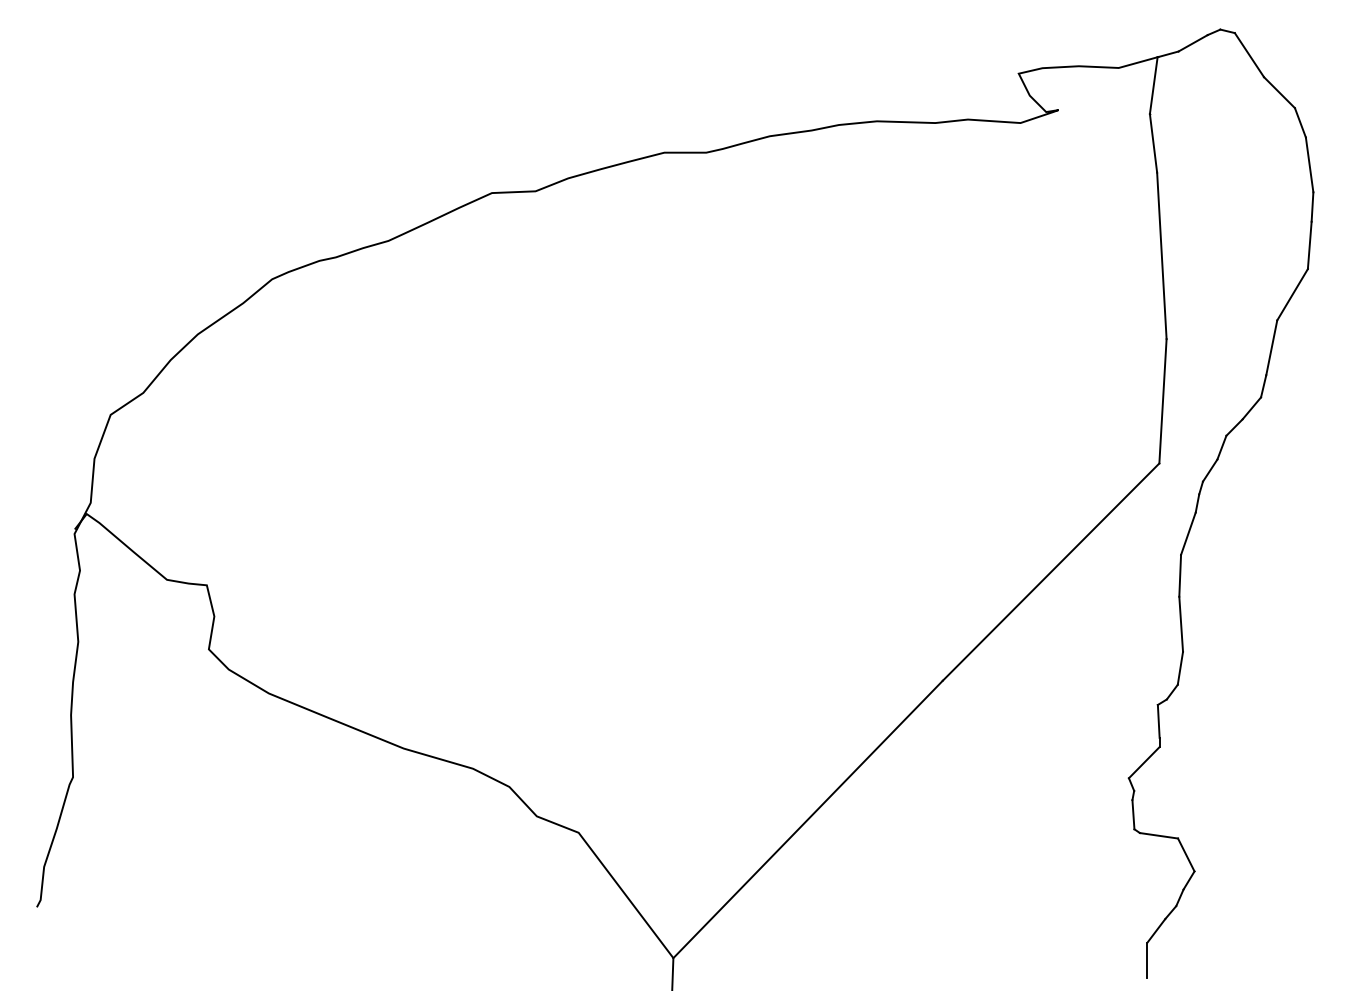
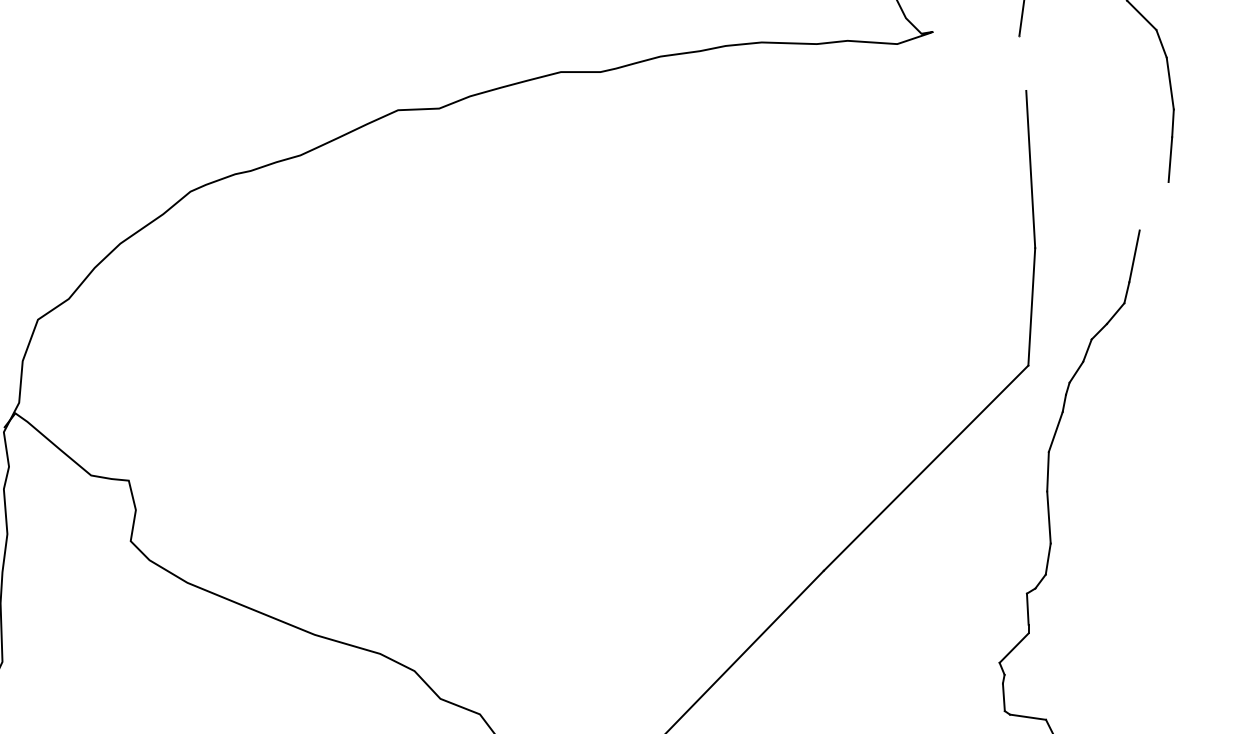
line: (1153, 143) -> (1022, 63), removed
line: (1292, 294) -> (1154, 206), removed

